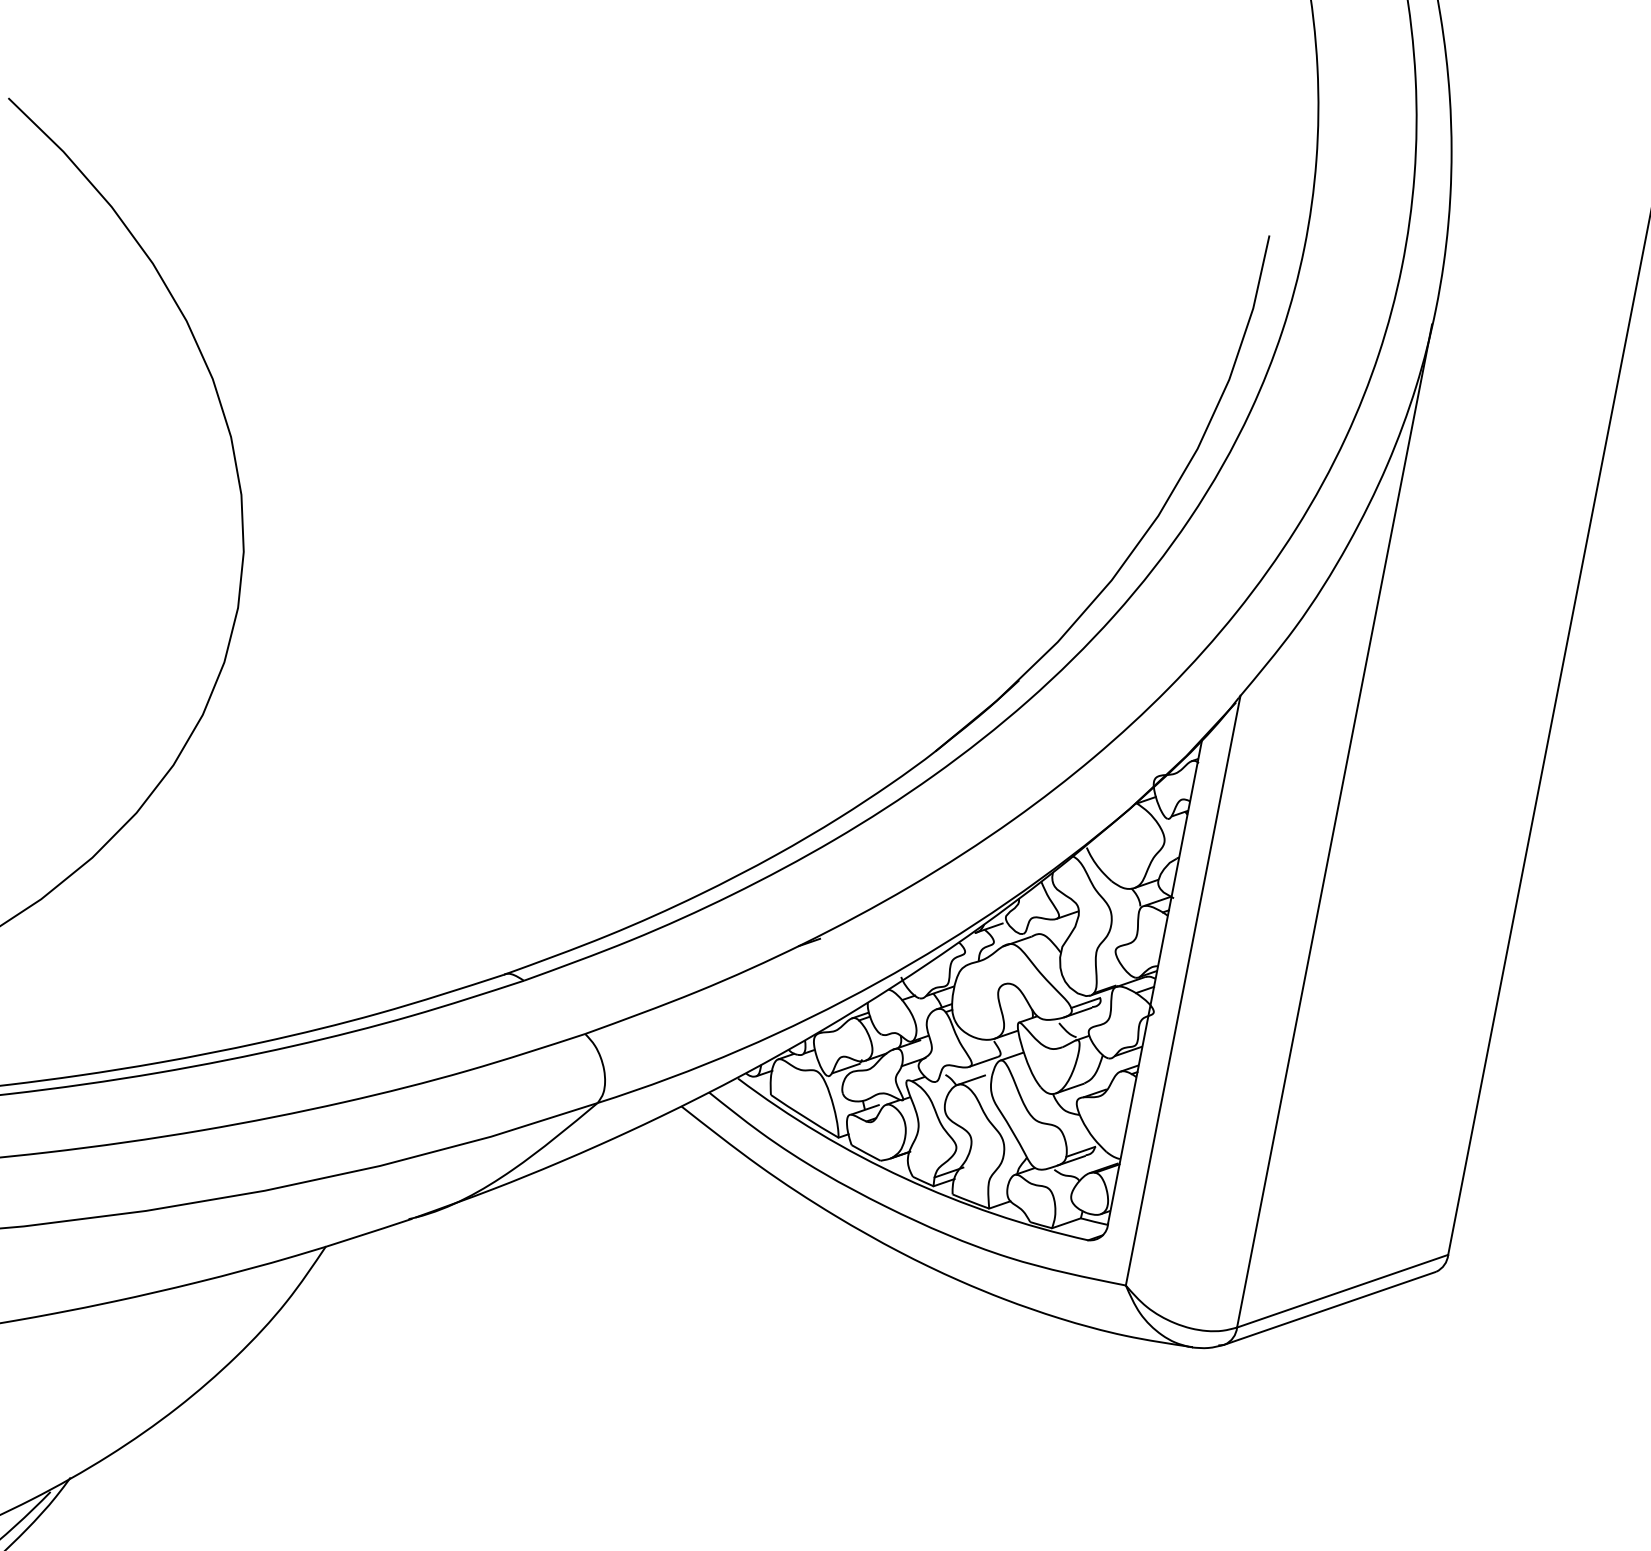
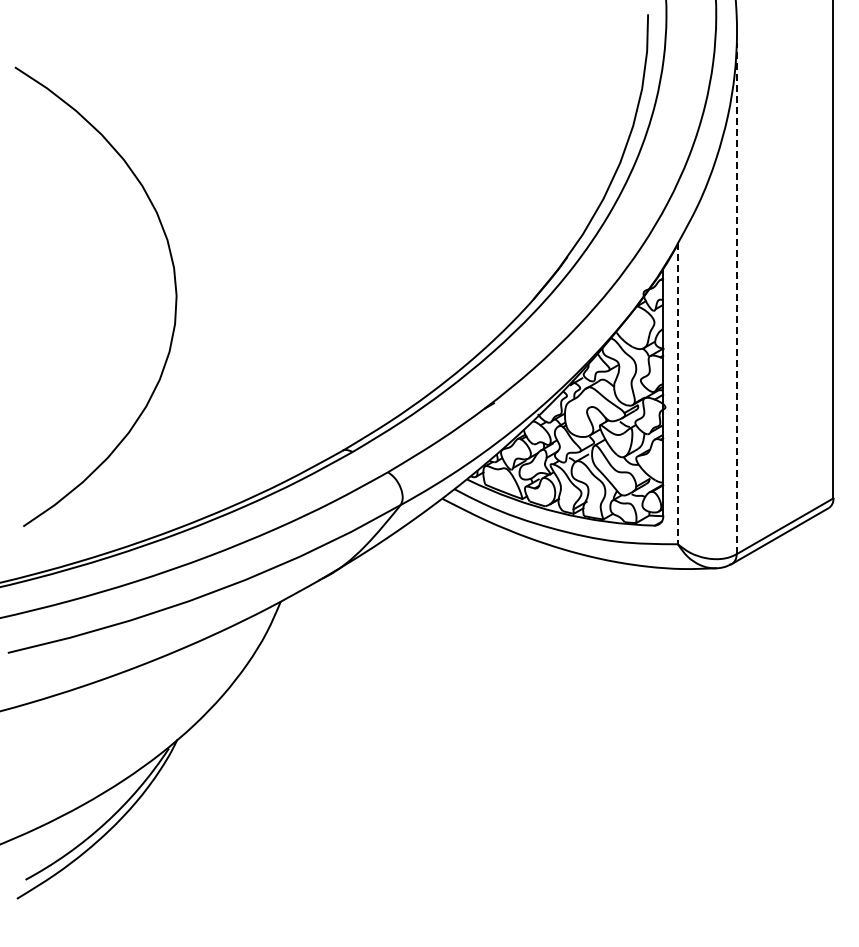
line: (1334, 826) -> (736, 298), solid -> dashed
line: (1182, 991) -> (677, 394), solid -> dashed

